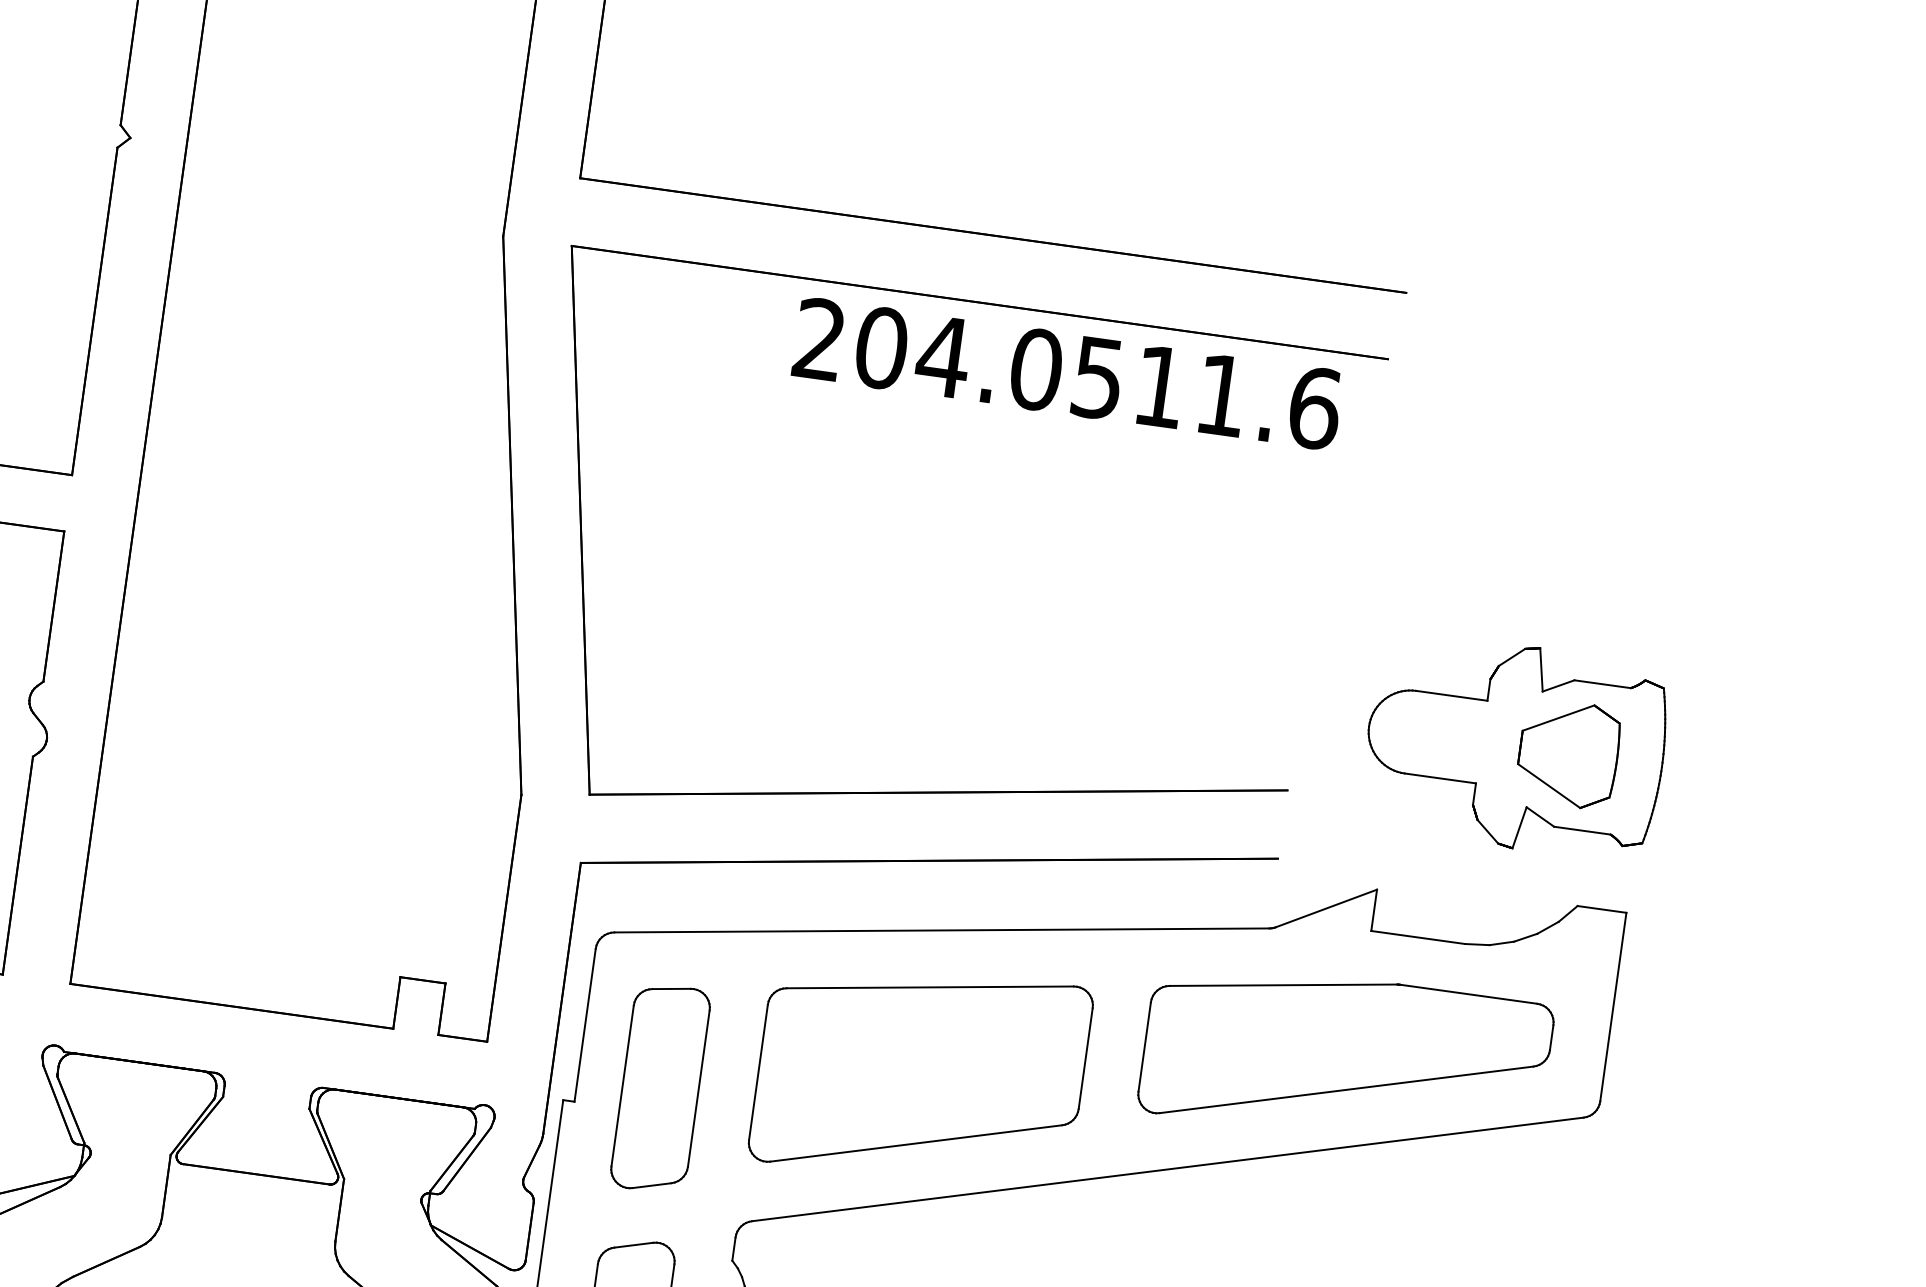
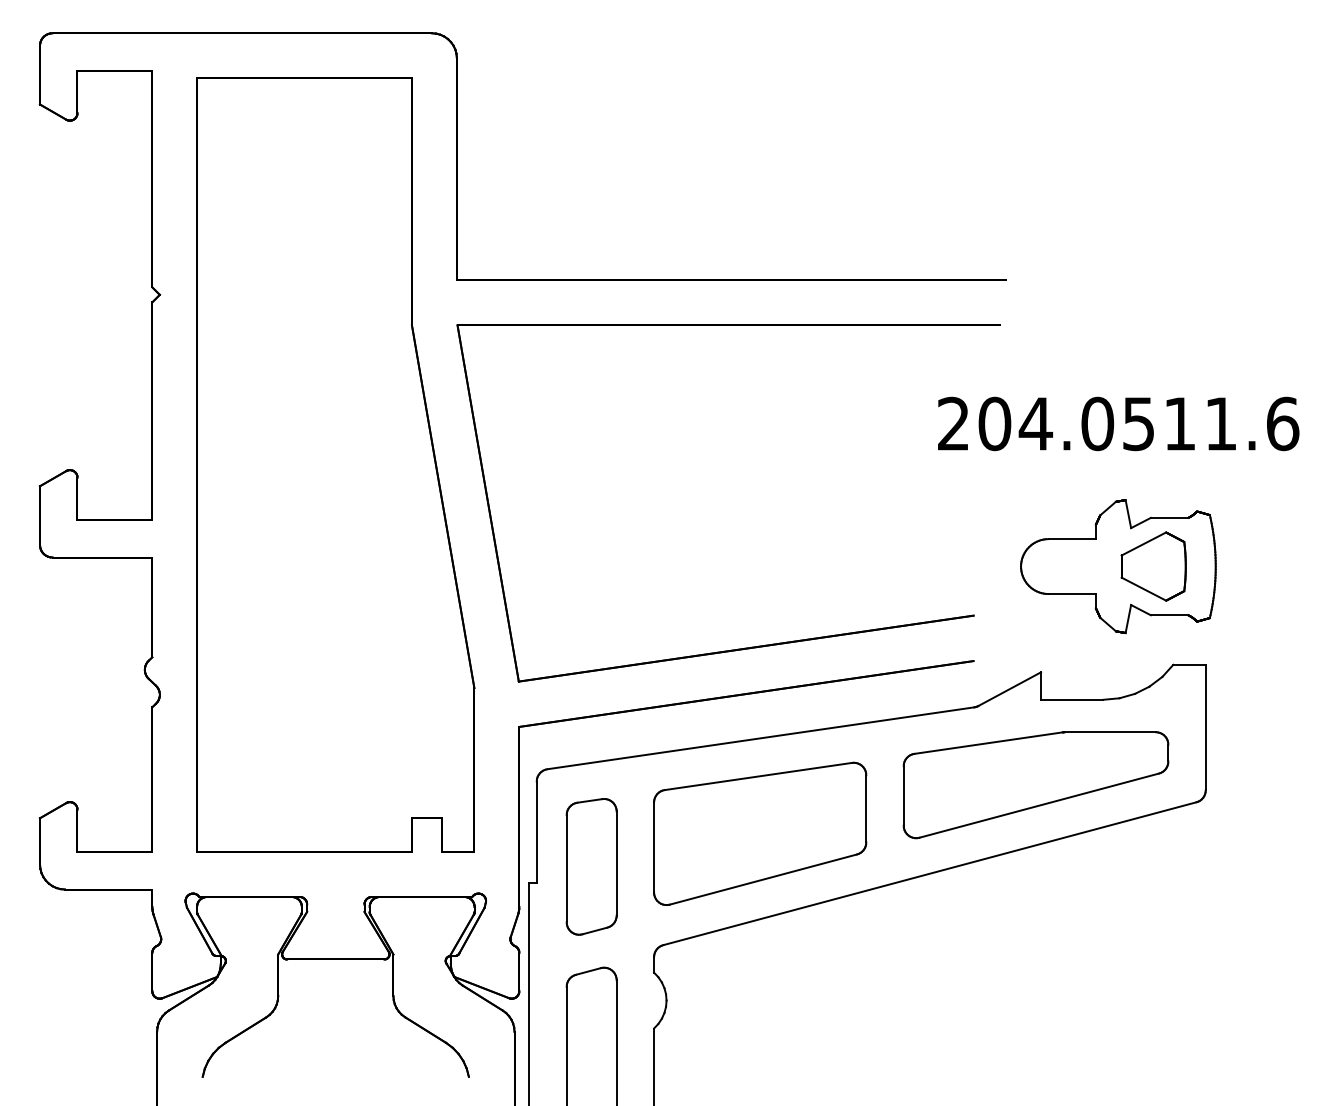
text: (1067, 373) -> (1118, 423), moved

